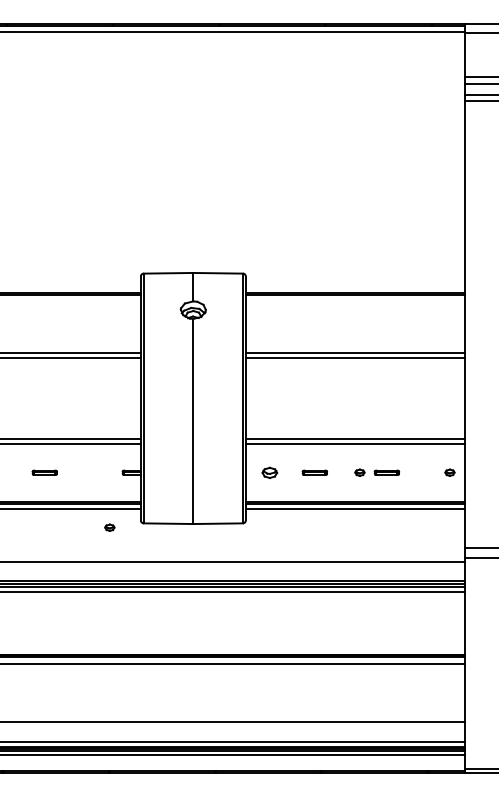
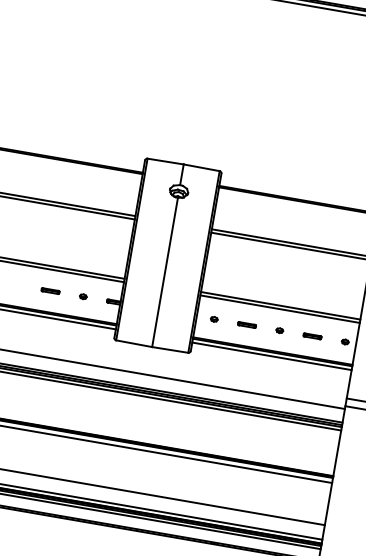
part: (269, 472) -> (214, 319), size x0.62
part: (386, 472) -> (312, 336), moved
part: (109, 527) -> (83, 296), moved

